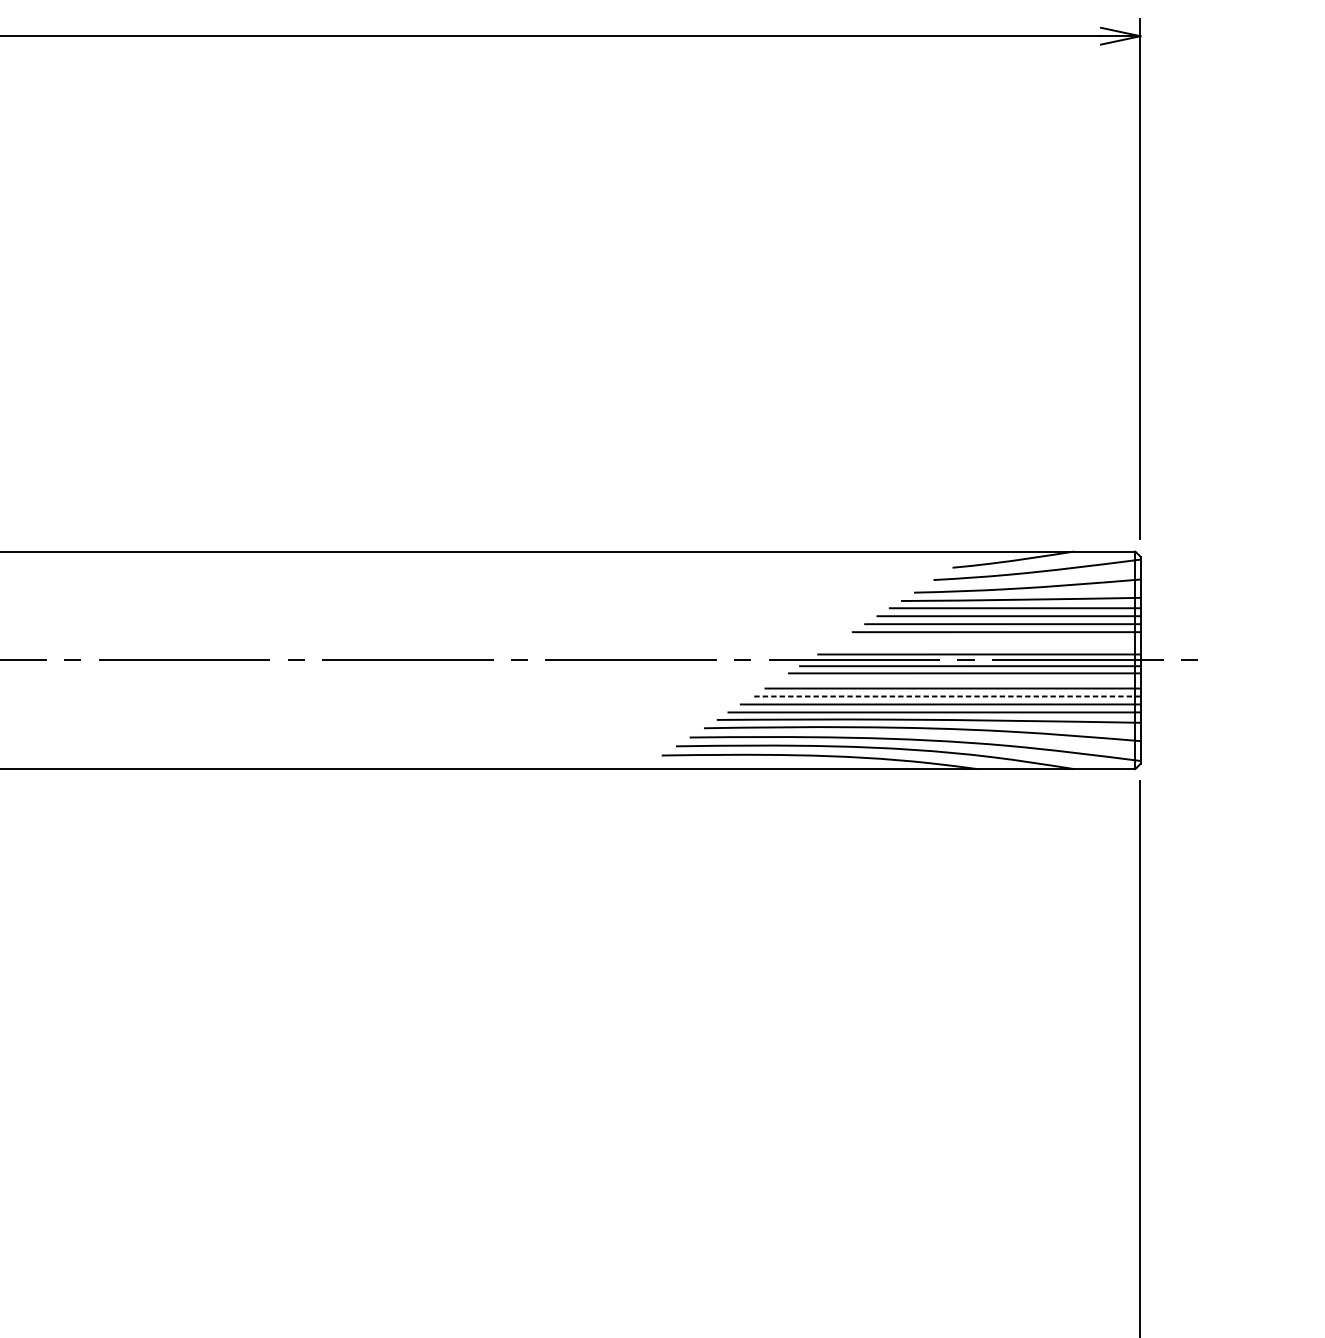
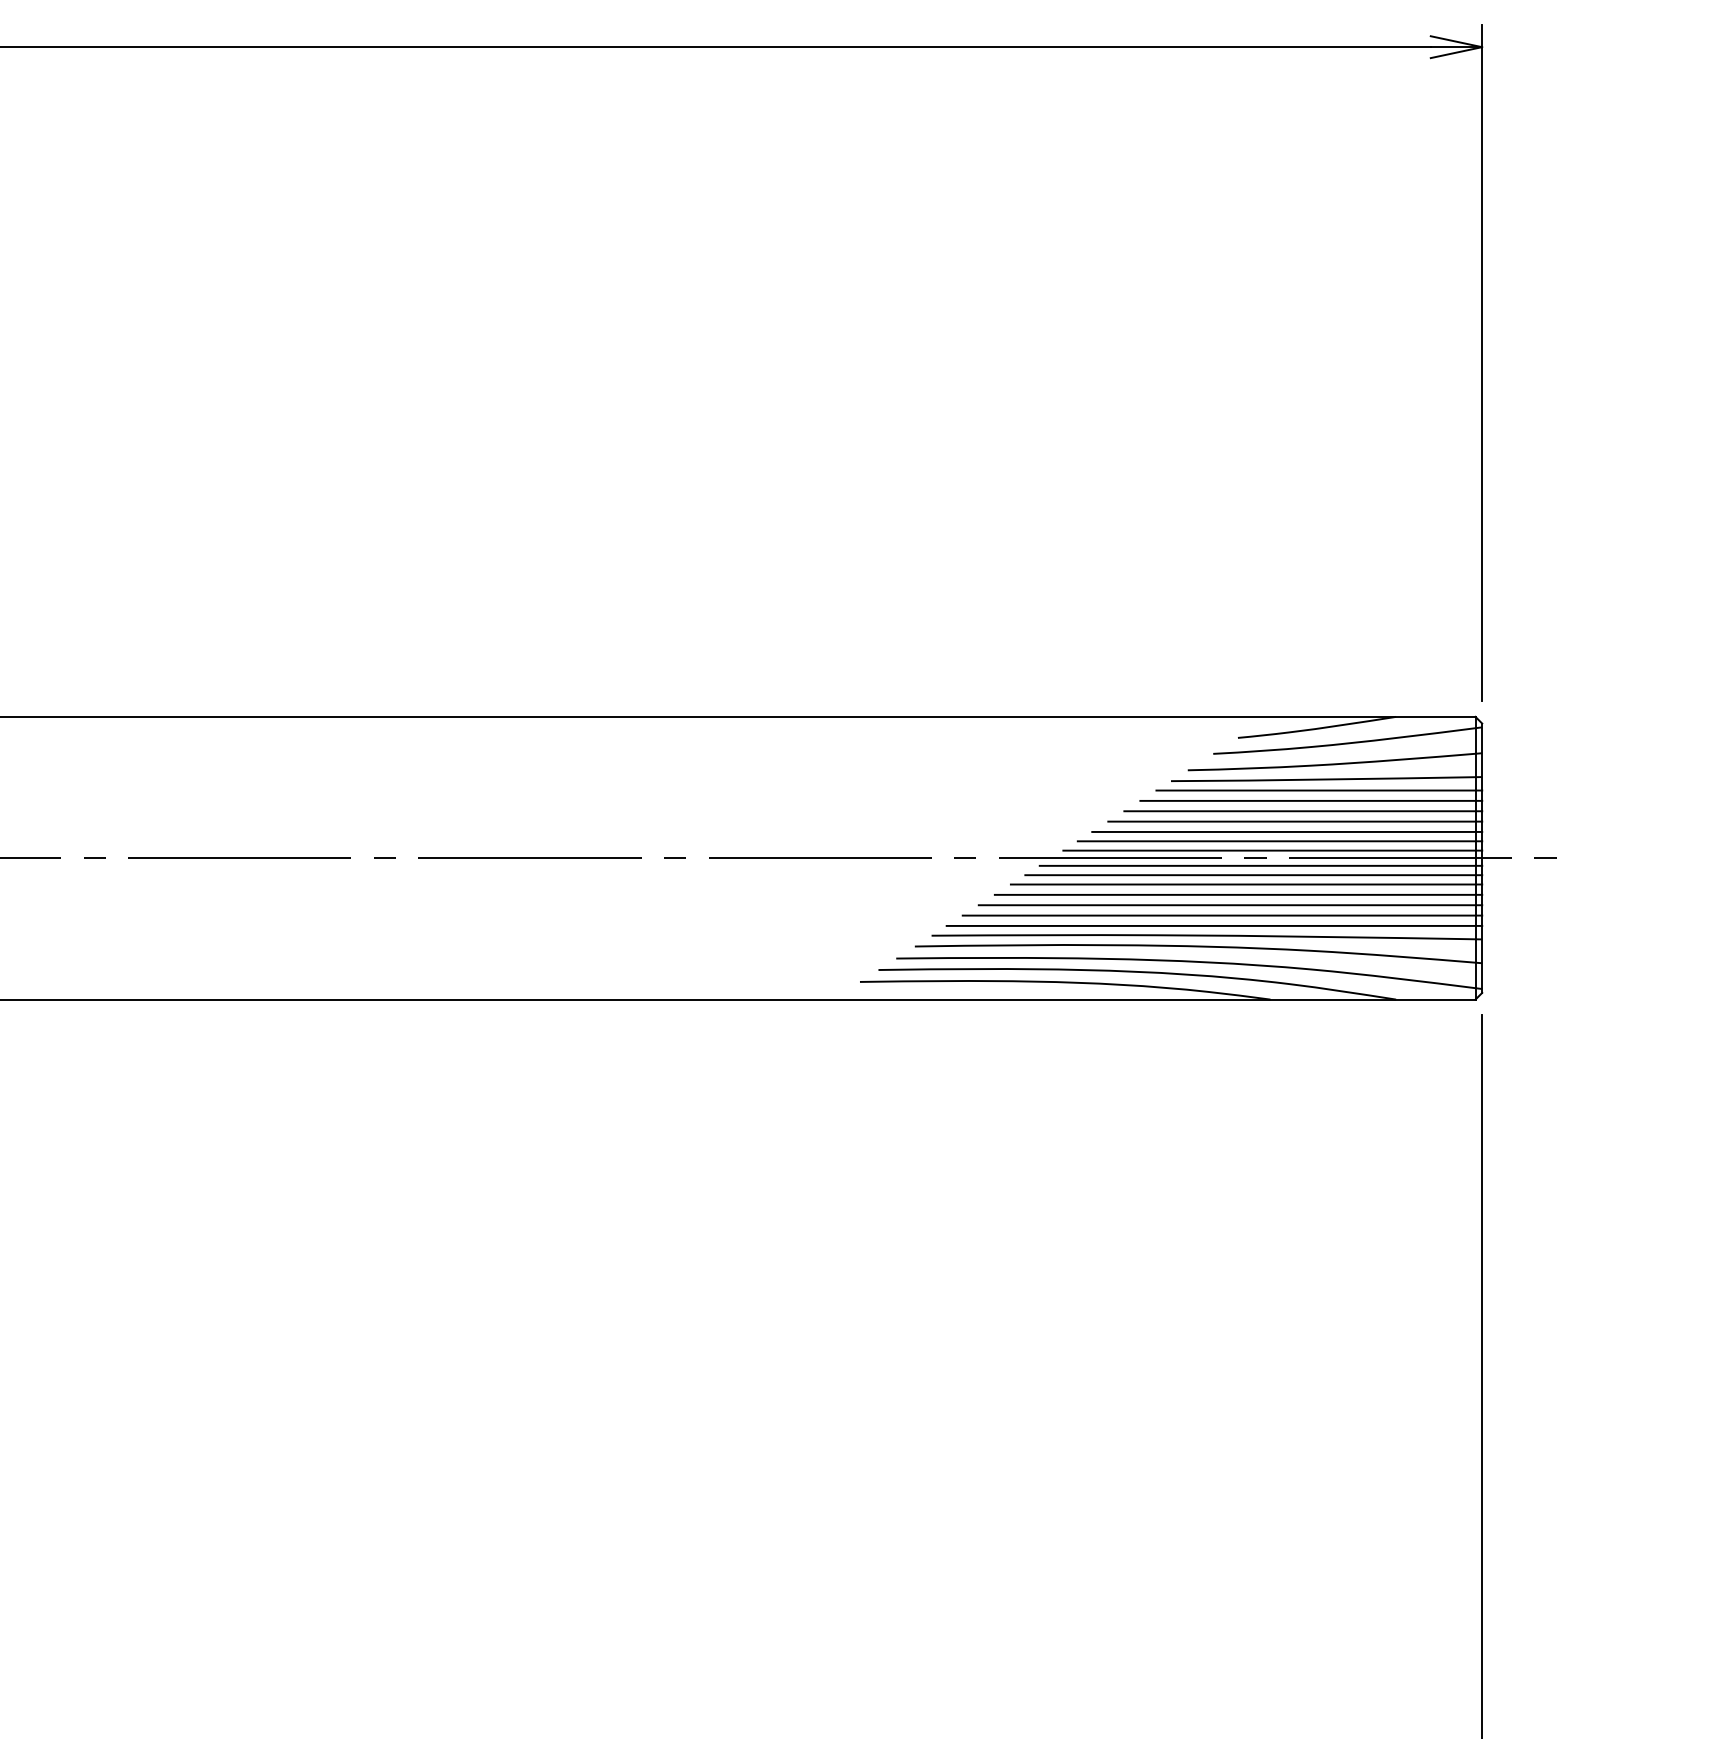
line: (990, 639) -> (1287, 831), added
line: (984, 647) -> (1279, 841), added
line: (959, 680) -> (1246, 884), added
line: (946, 696) -> (1230, 905), dashed -> solid

